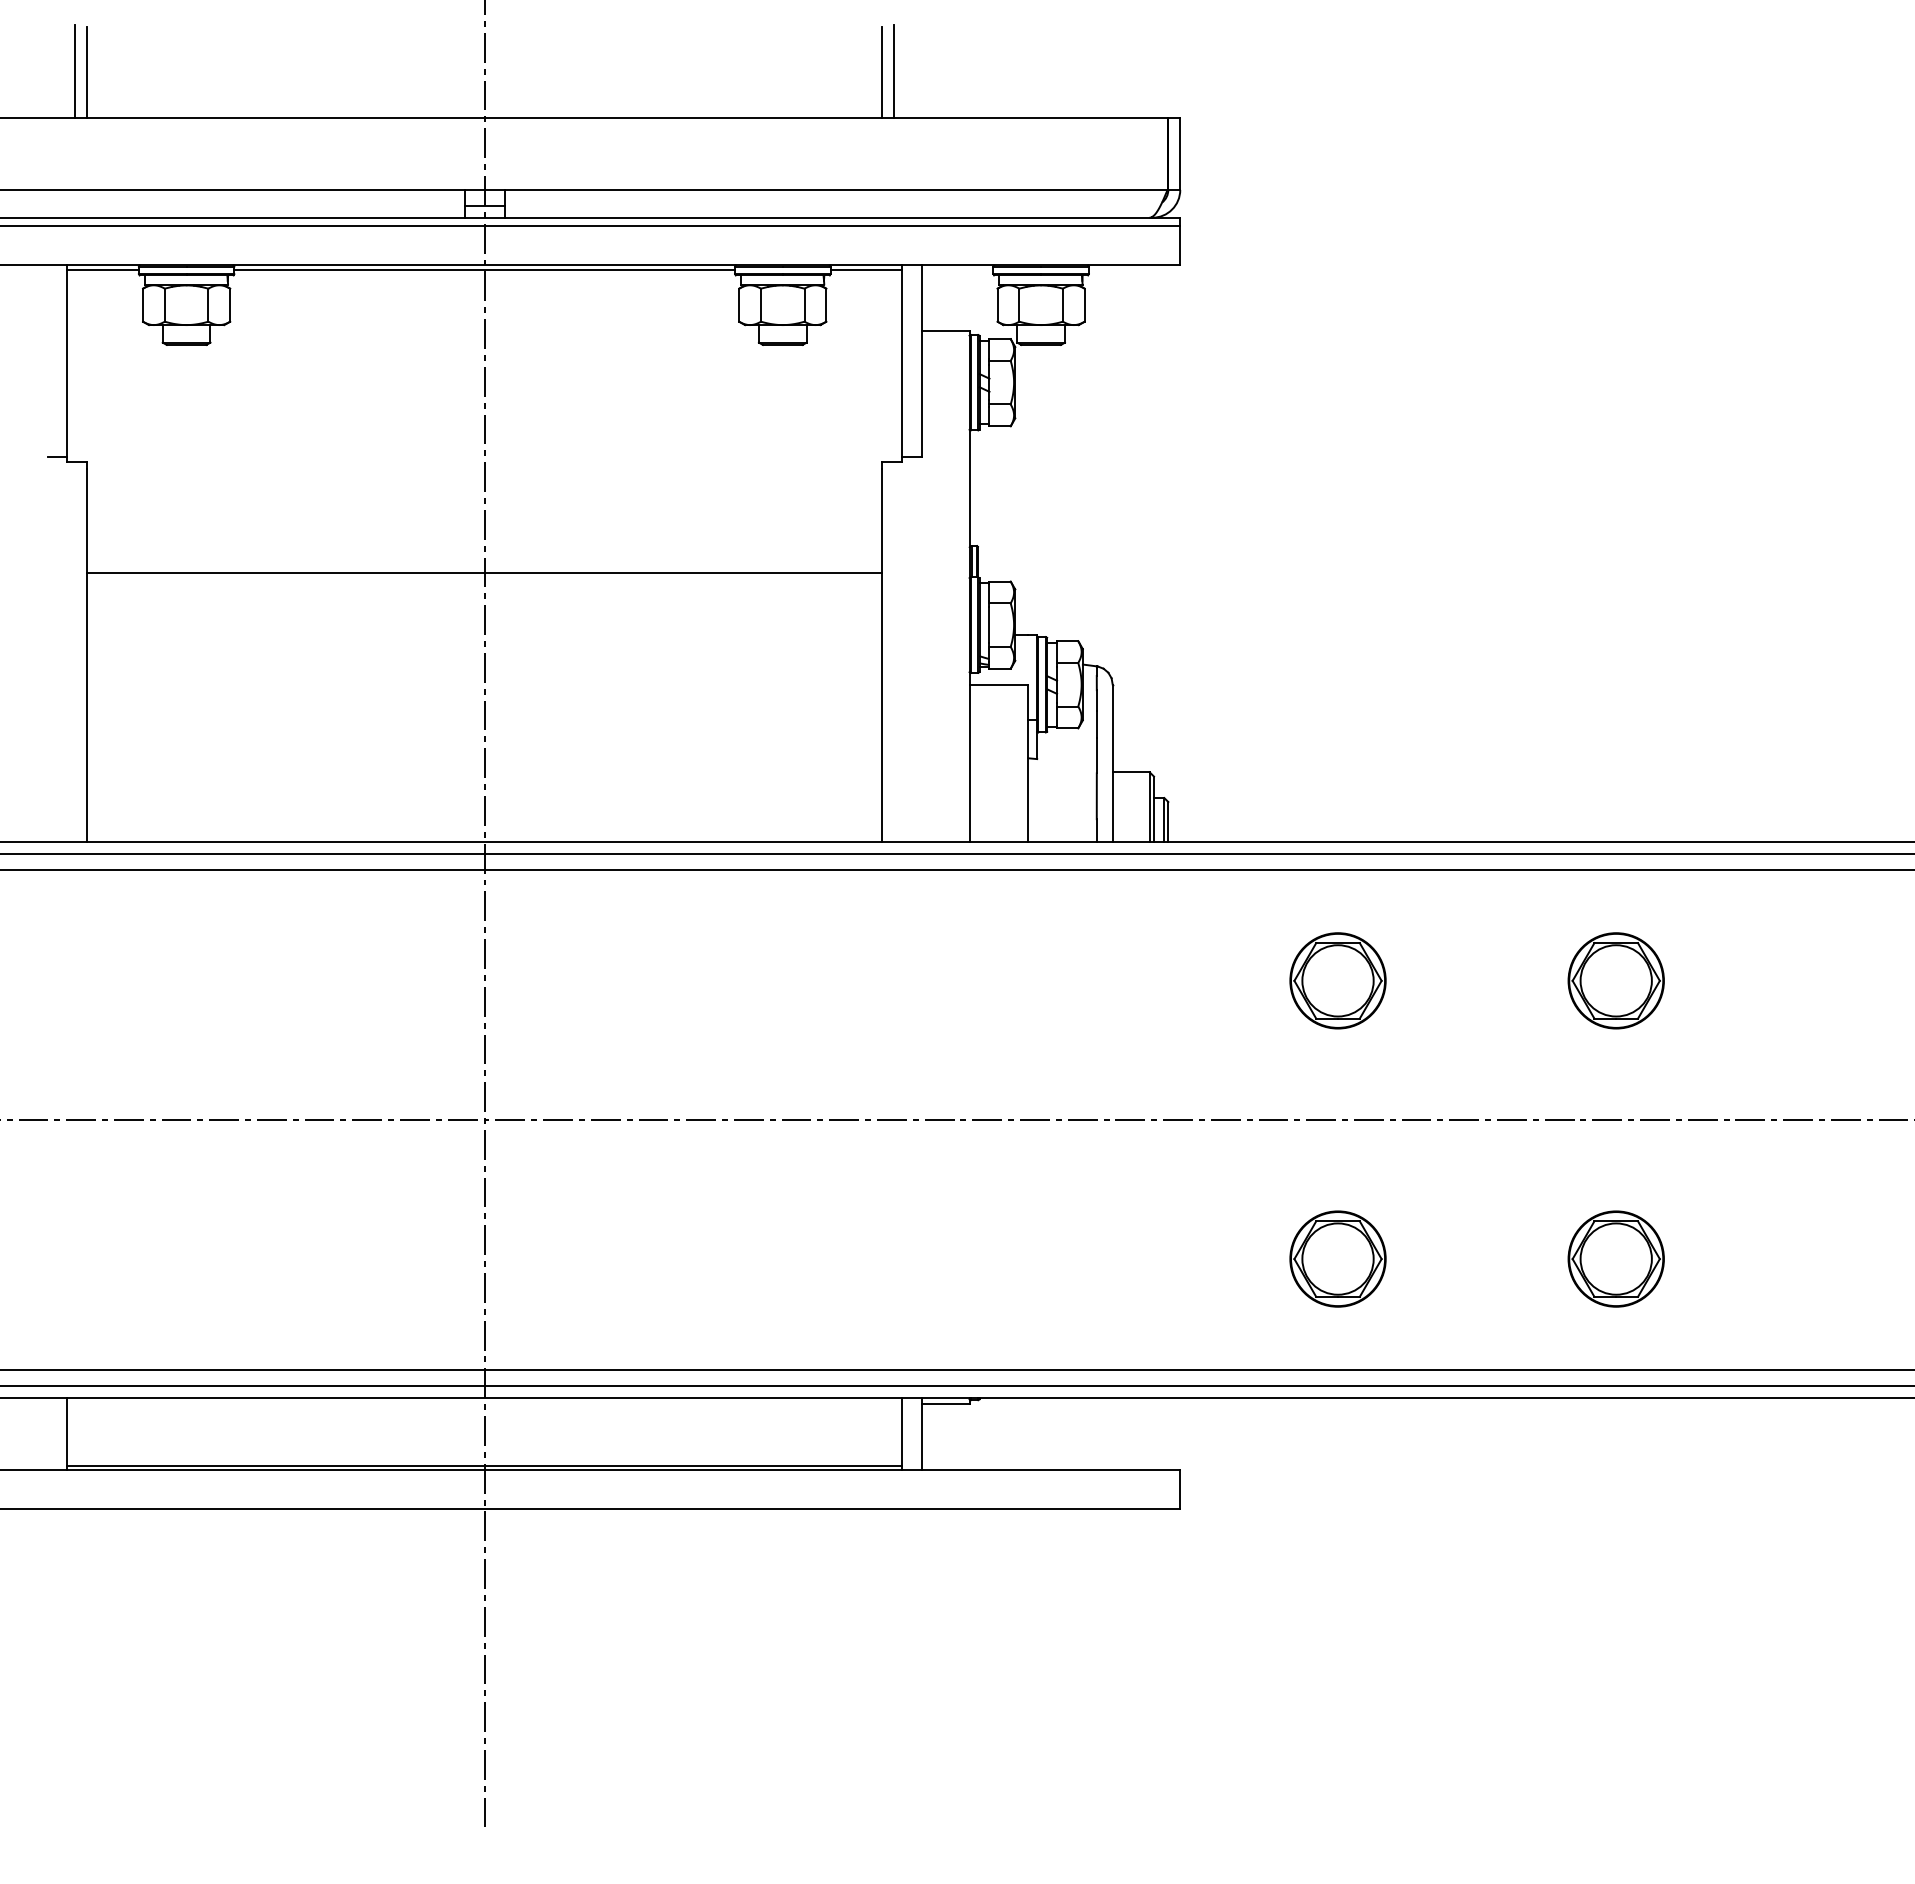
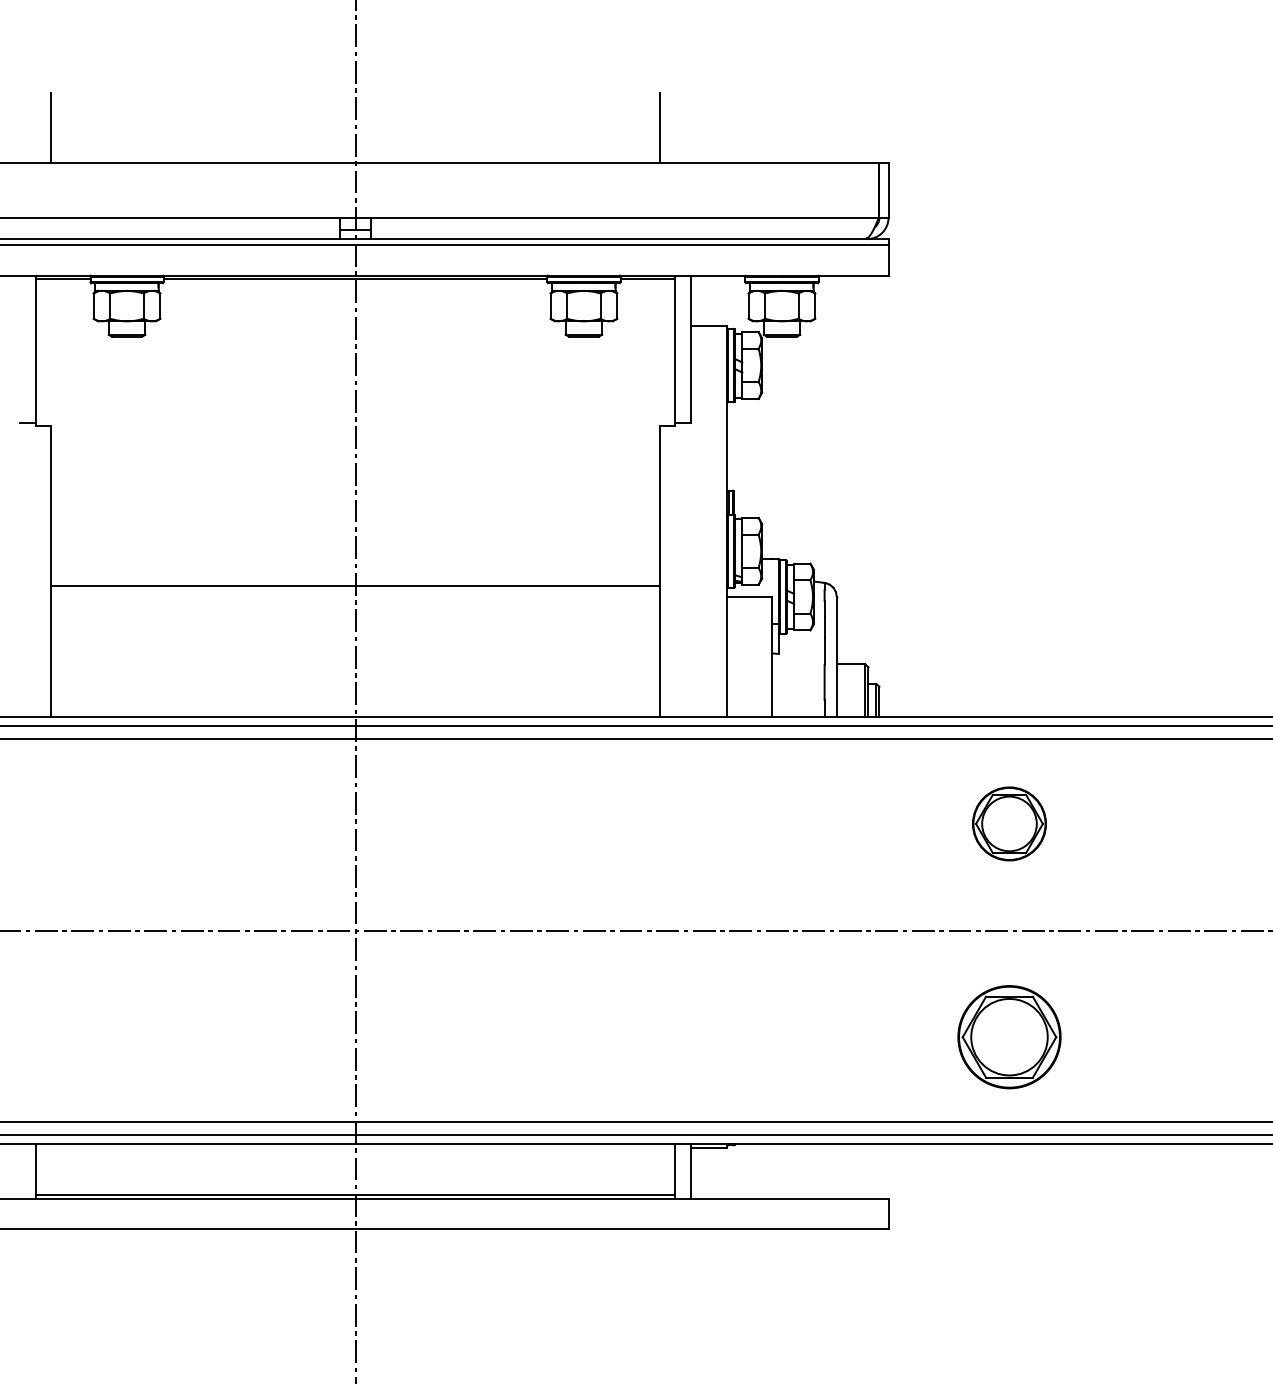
line: (75, 71) -> (41, 127), removed
line: (894, 71) -> (669, 127), removed
line: (484, 572) -> (355, 586), moved
part: (1615, 980) -> (1222, 823), removed
part: (1337, 1258) -> (1009, 1036), size x1.4
part: (1615, 1258) -> (1222, 1036), removed

